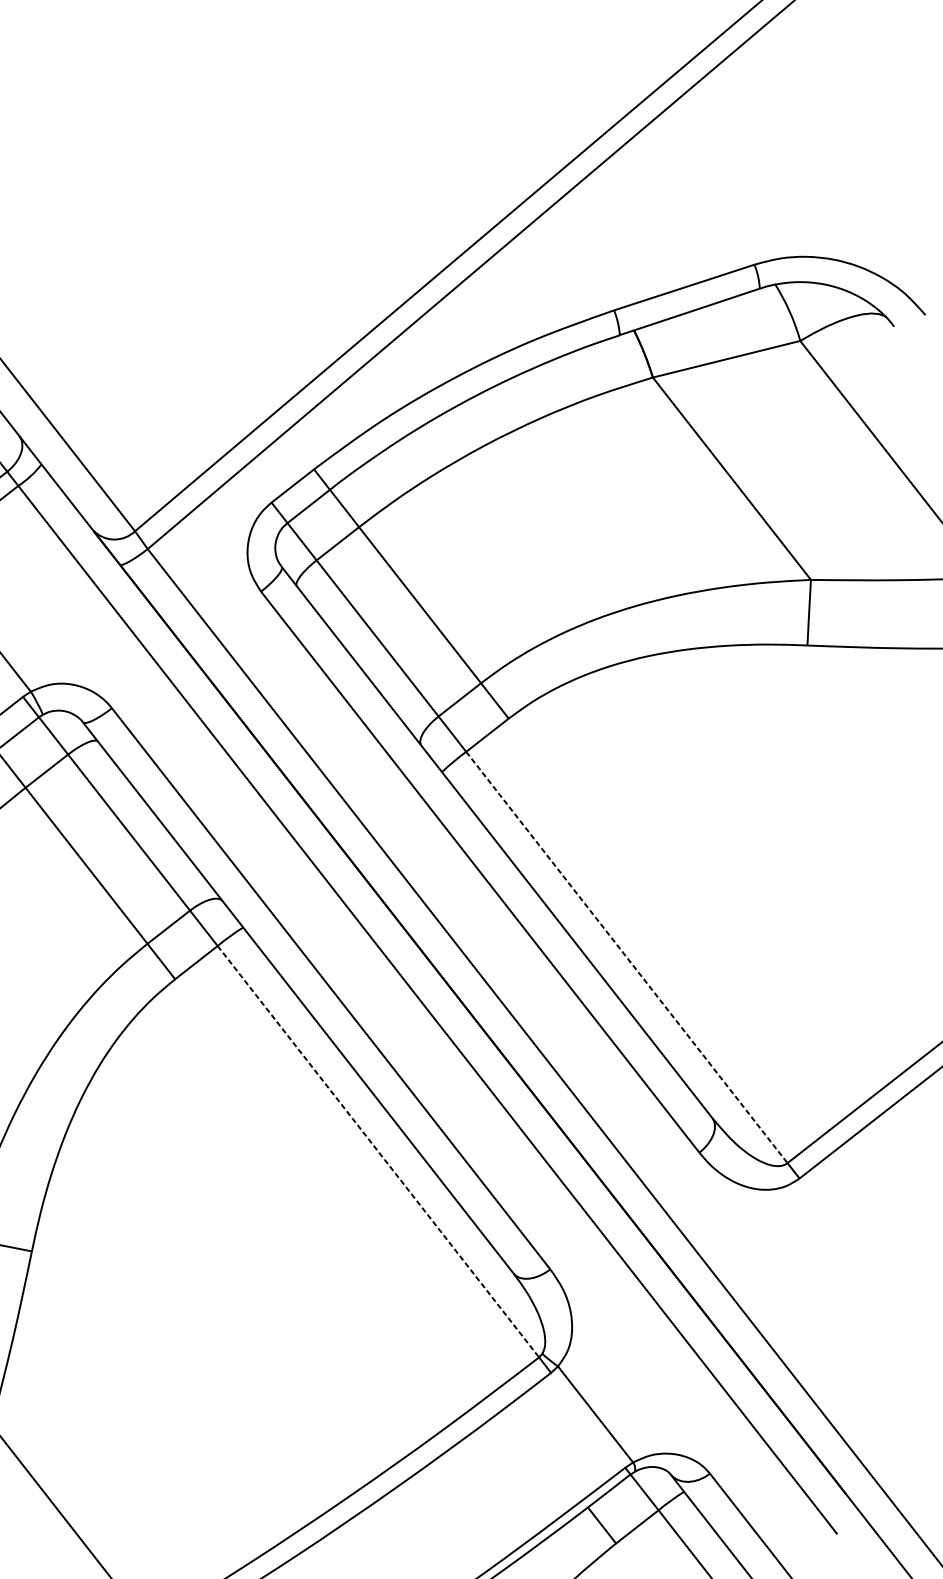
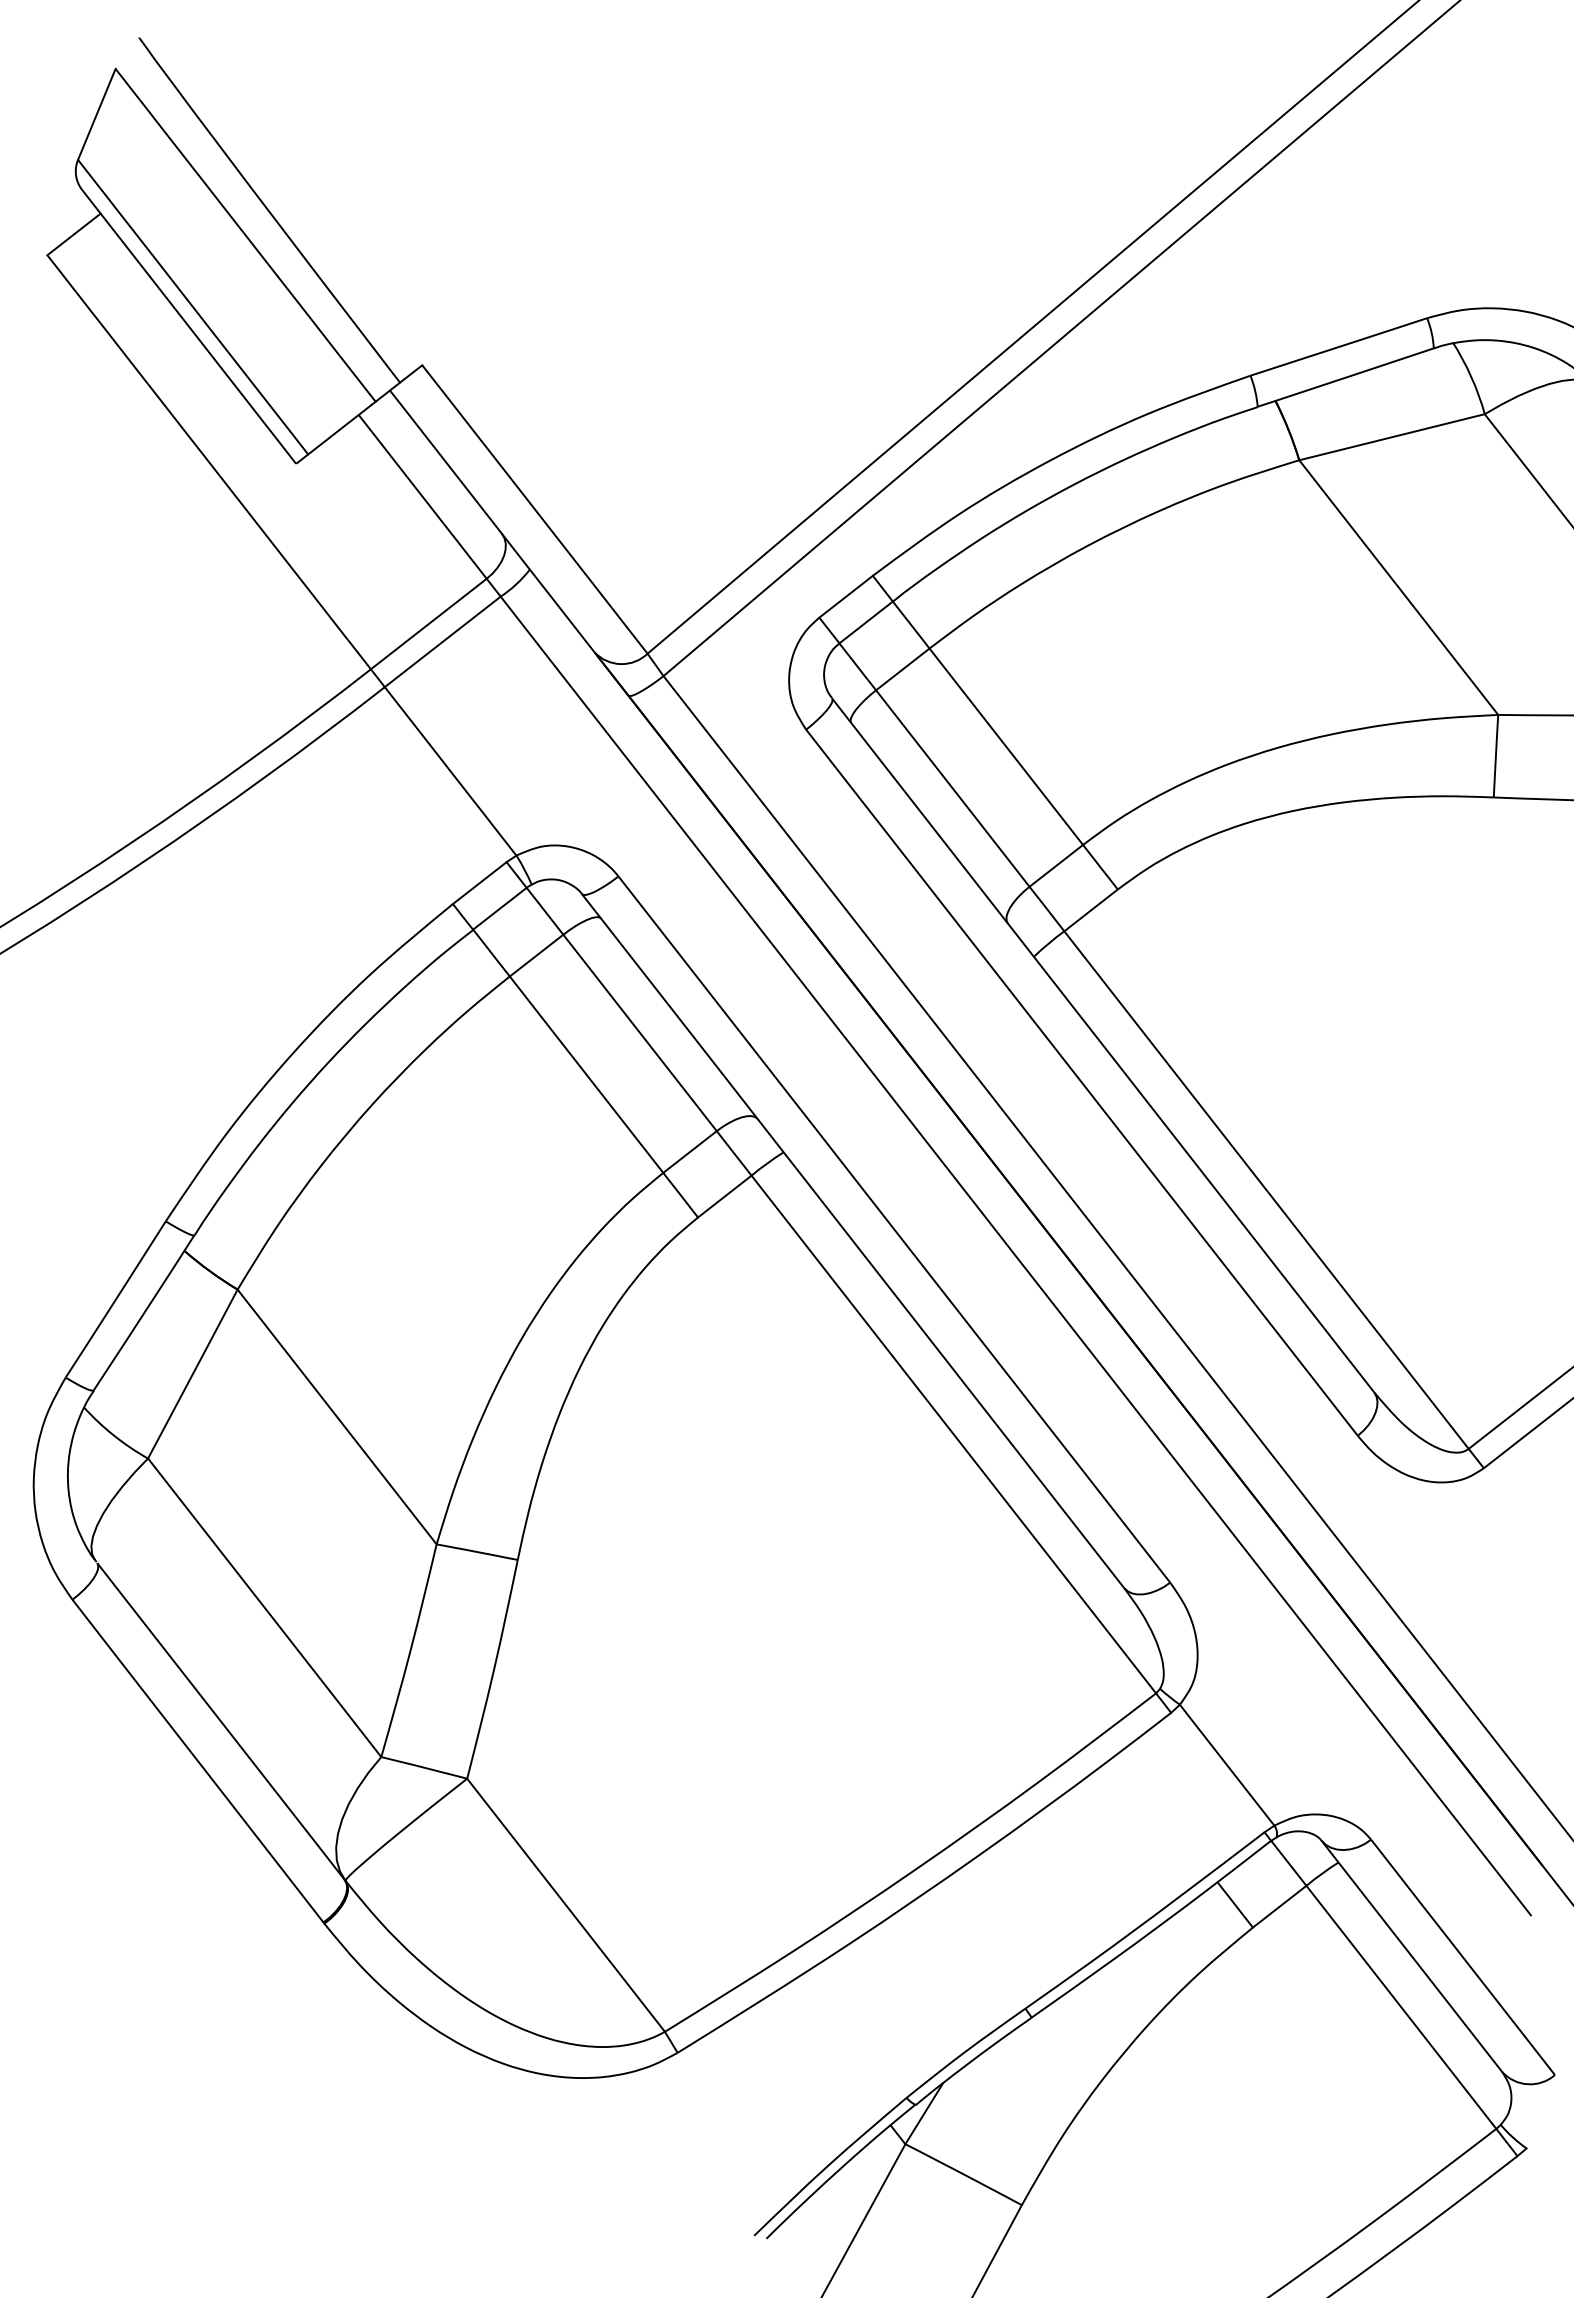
line: (626, 957) -> (1266, 1190), dashed -> solid
line: (378, 1151) -> (953, 1434), dashed -> solid

